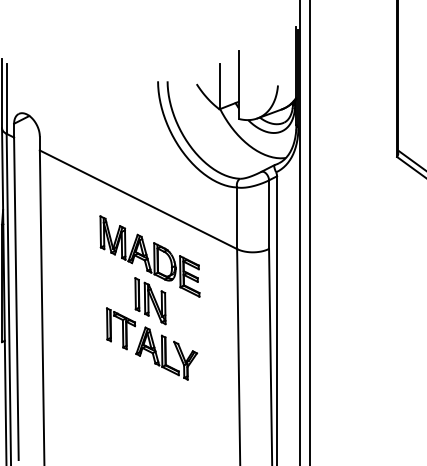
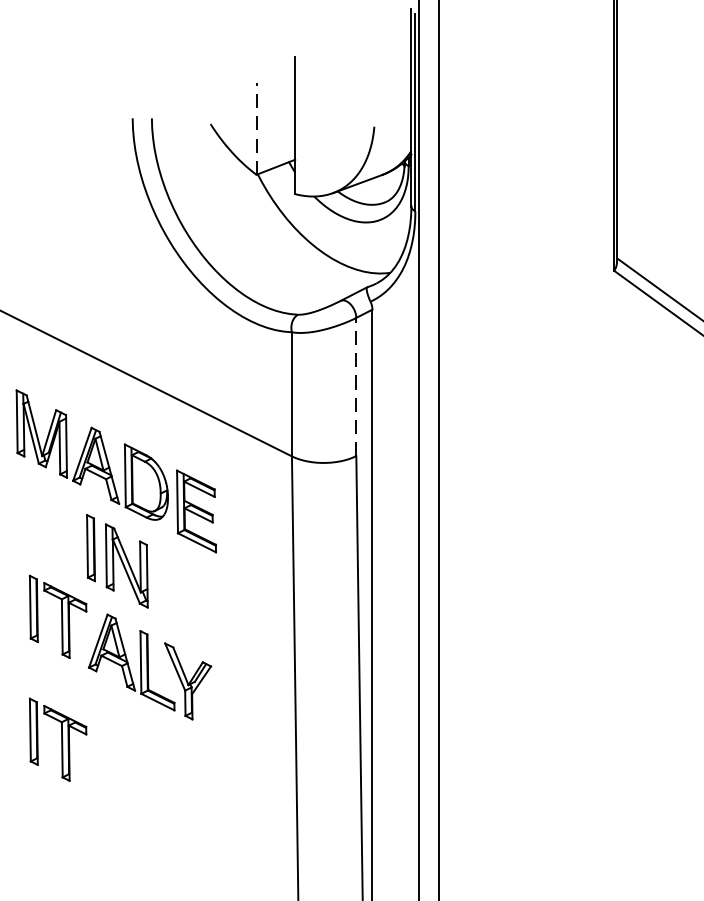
line: (219, 86) -> (256, 128), solid -> dashed
line: (269, 214) -> (357, 386), solid -> dashed
part: (120, 389) -> (57, 739), added

